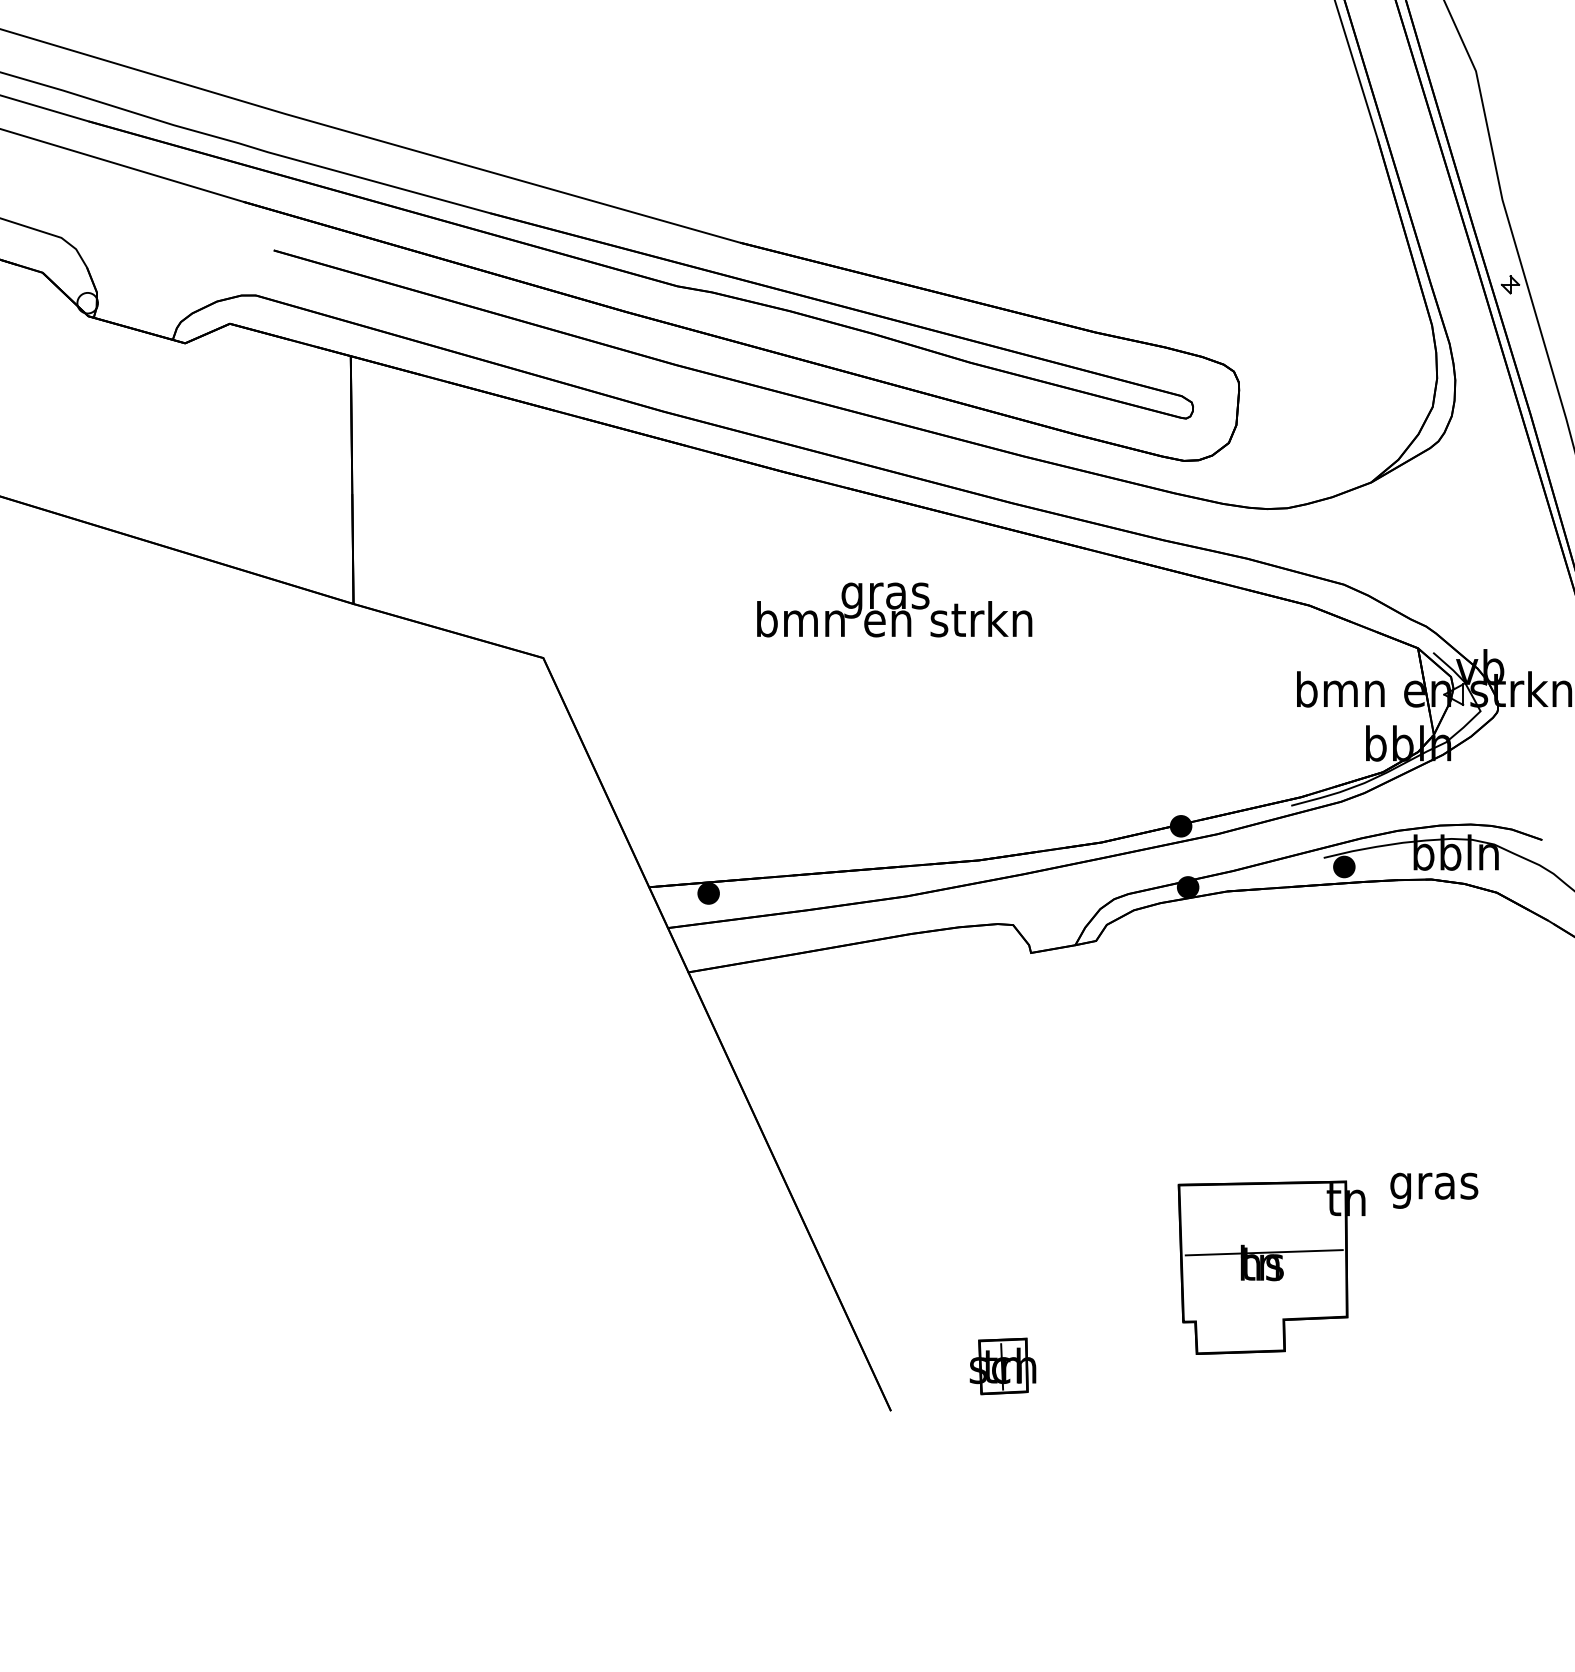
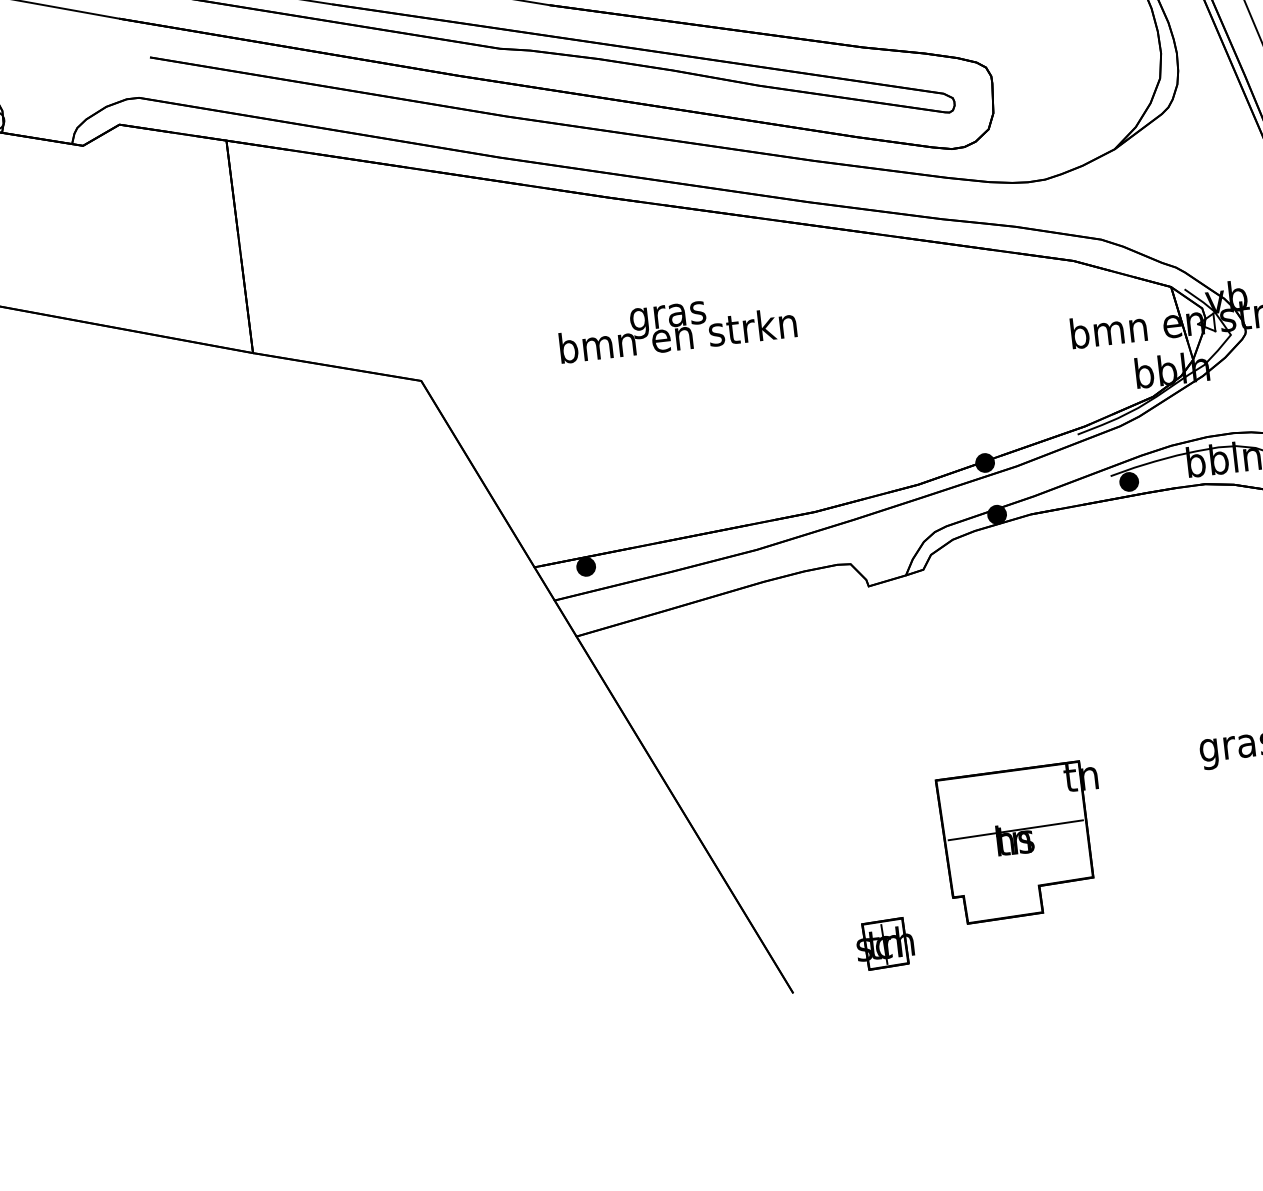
text: (894, 609) -> (676, 326), moved
part: (1271, 1267) -> (1023, 842), moved

